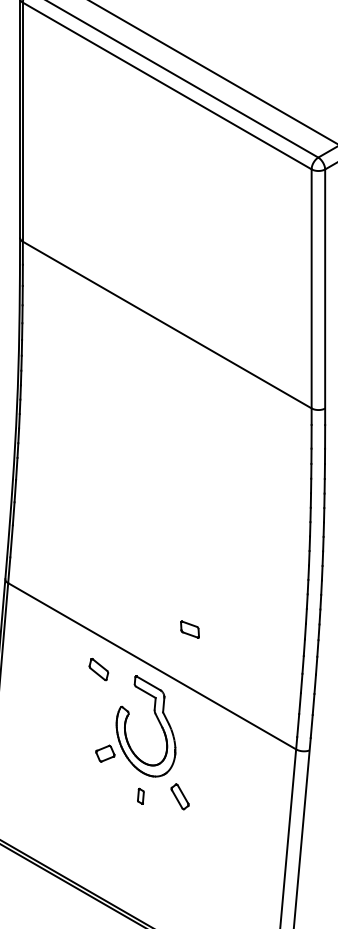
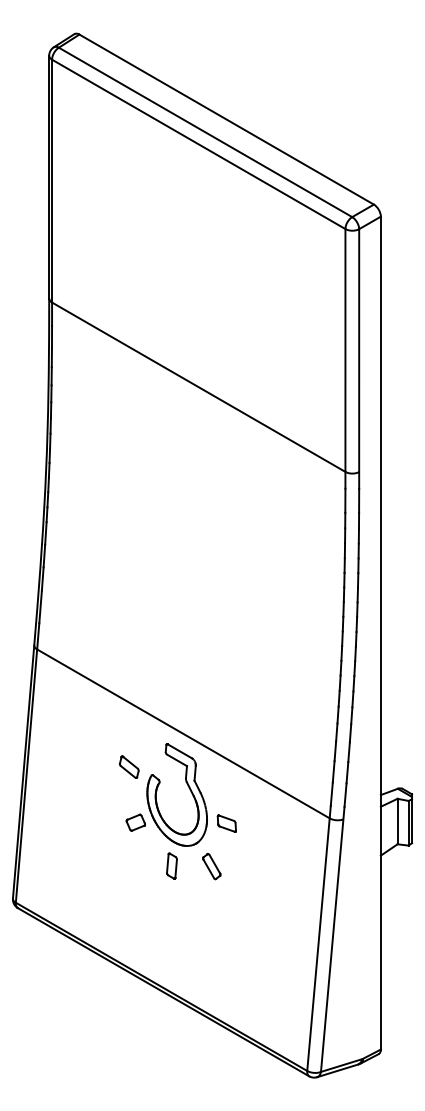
part: (189, 629) -> (226, 823), moved
part: (99, 668) -> (129, 766), moved
part: (140, 795) -> (171, 865), size x1.67

